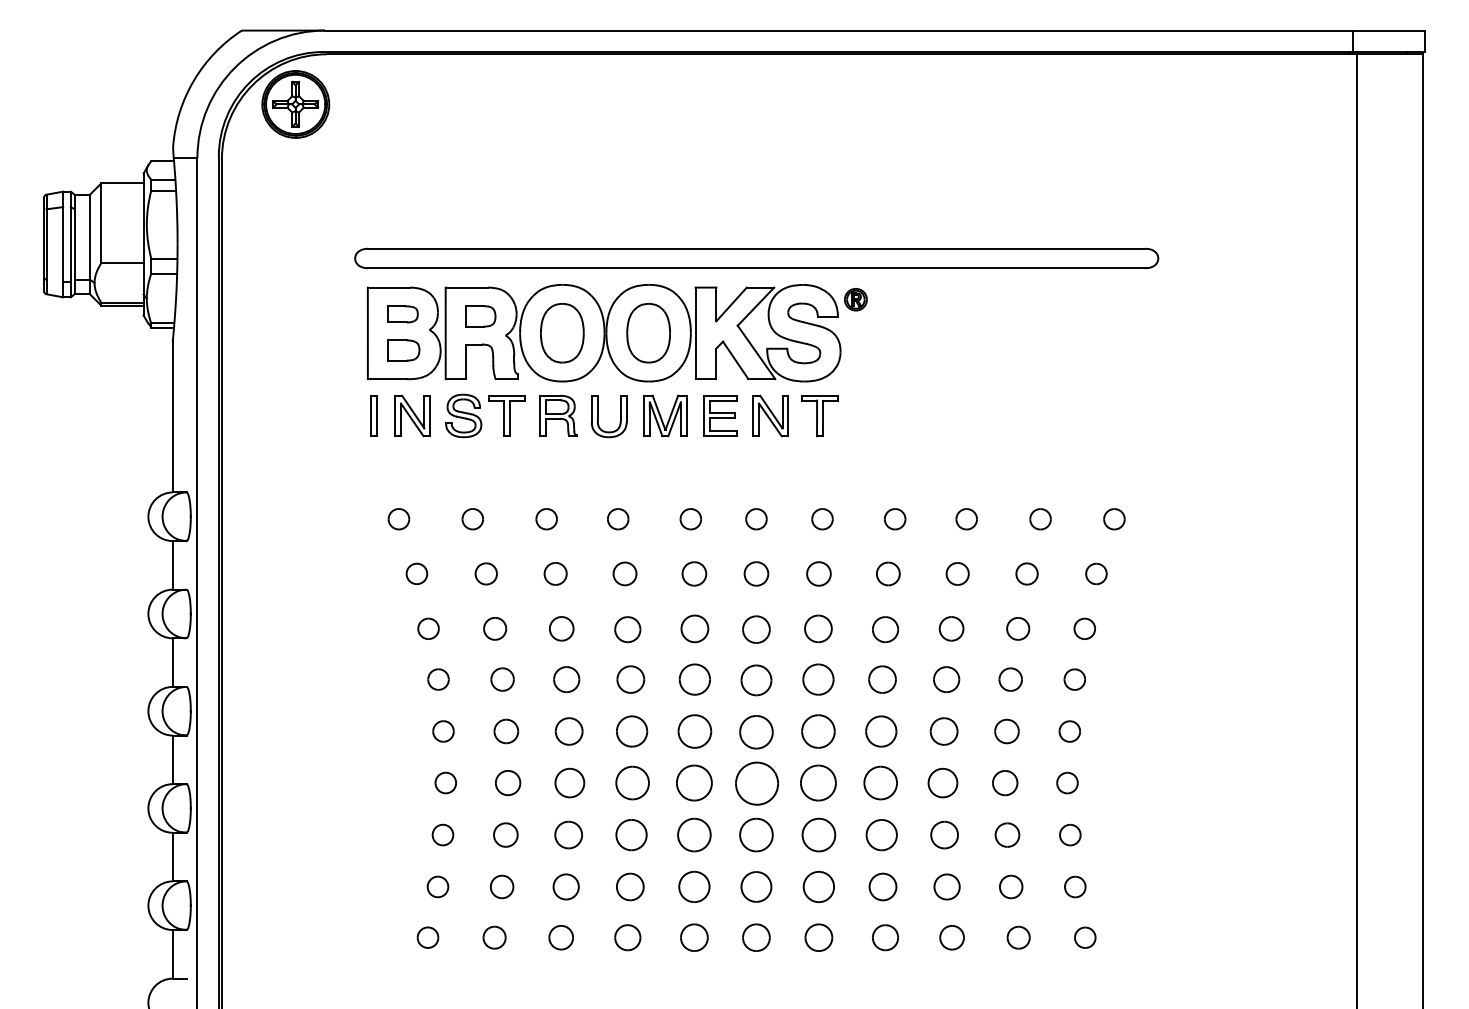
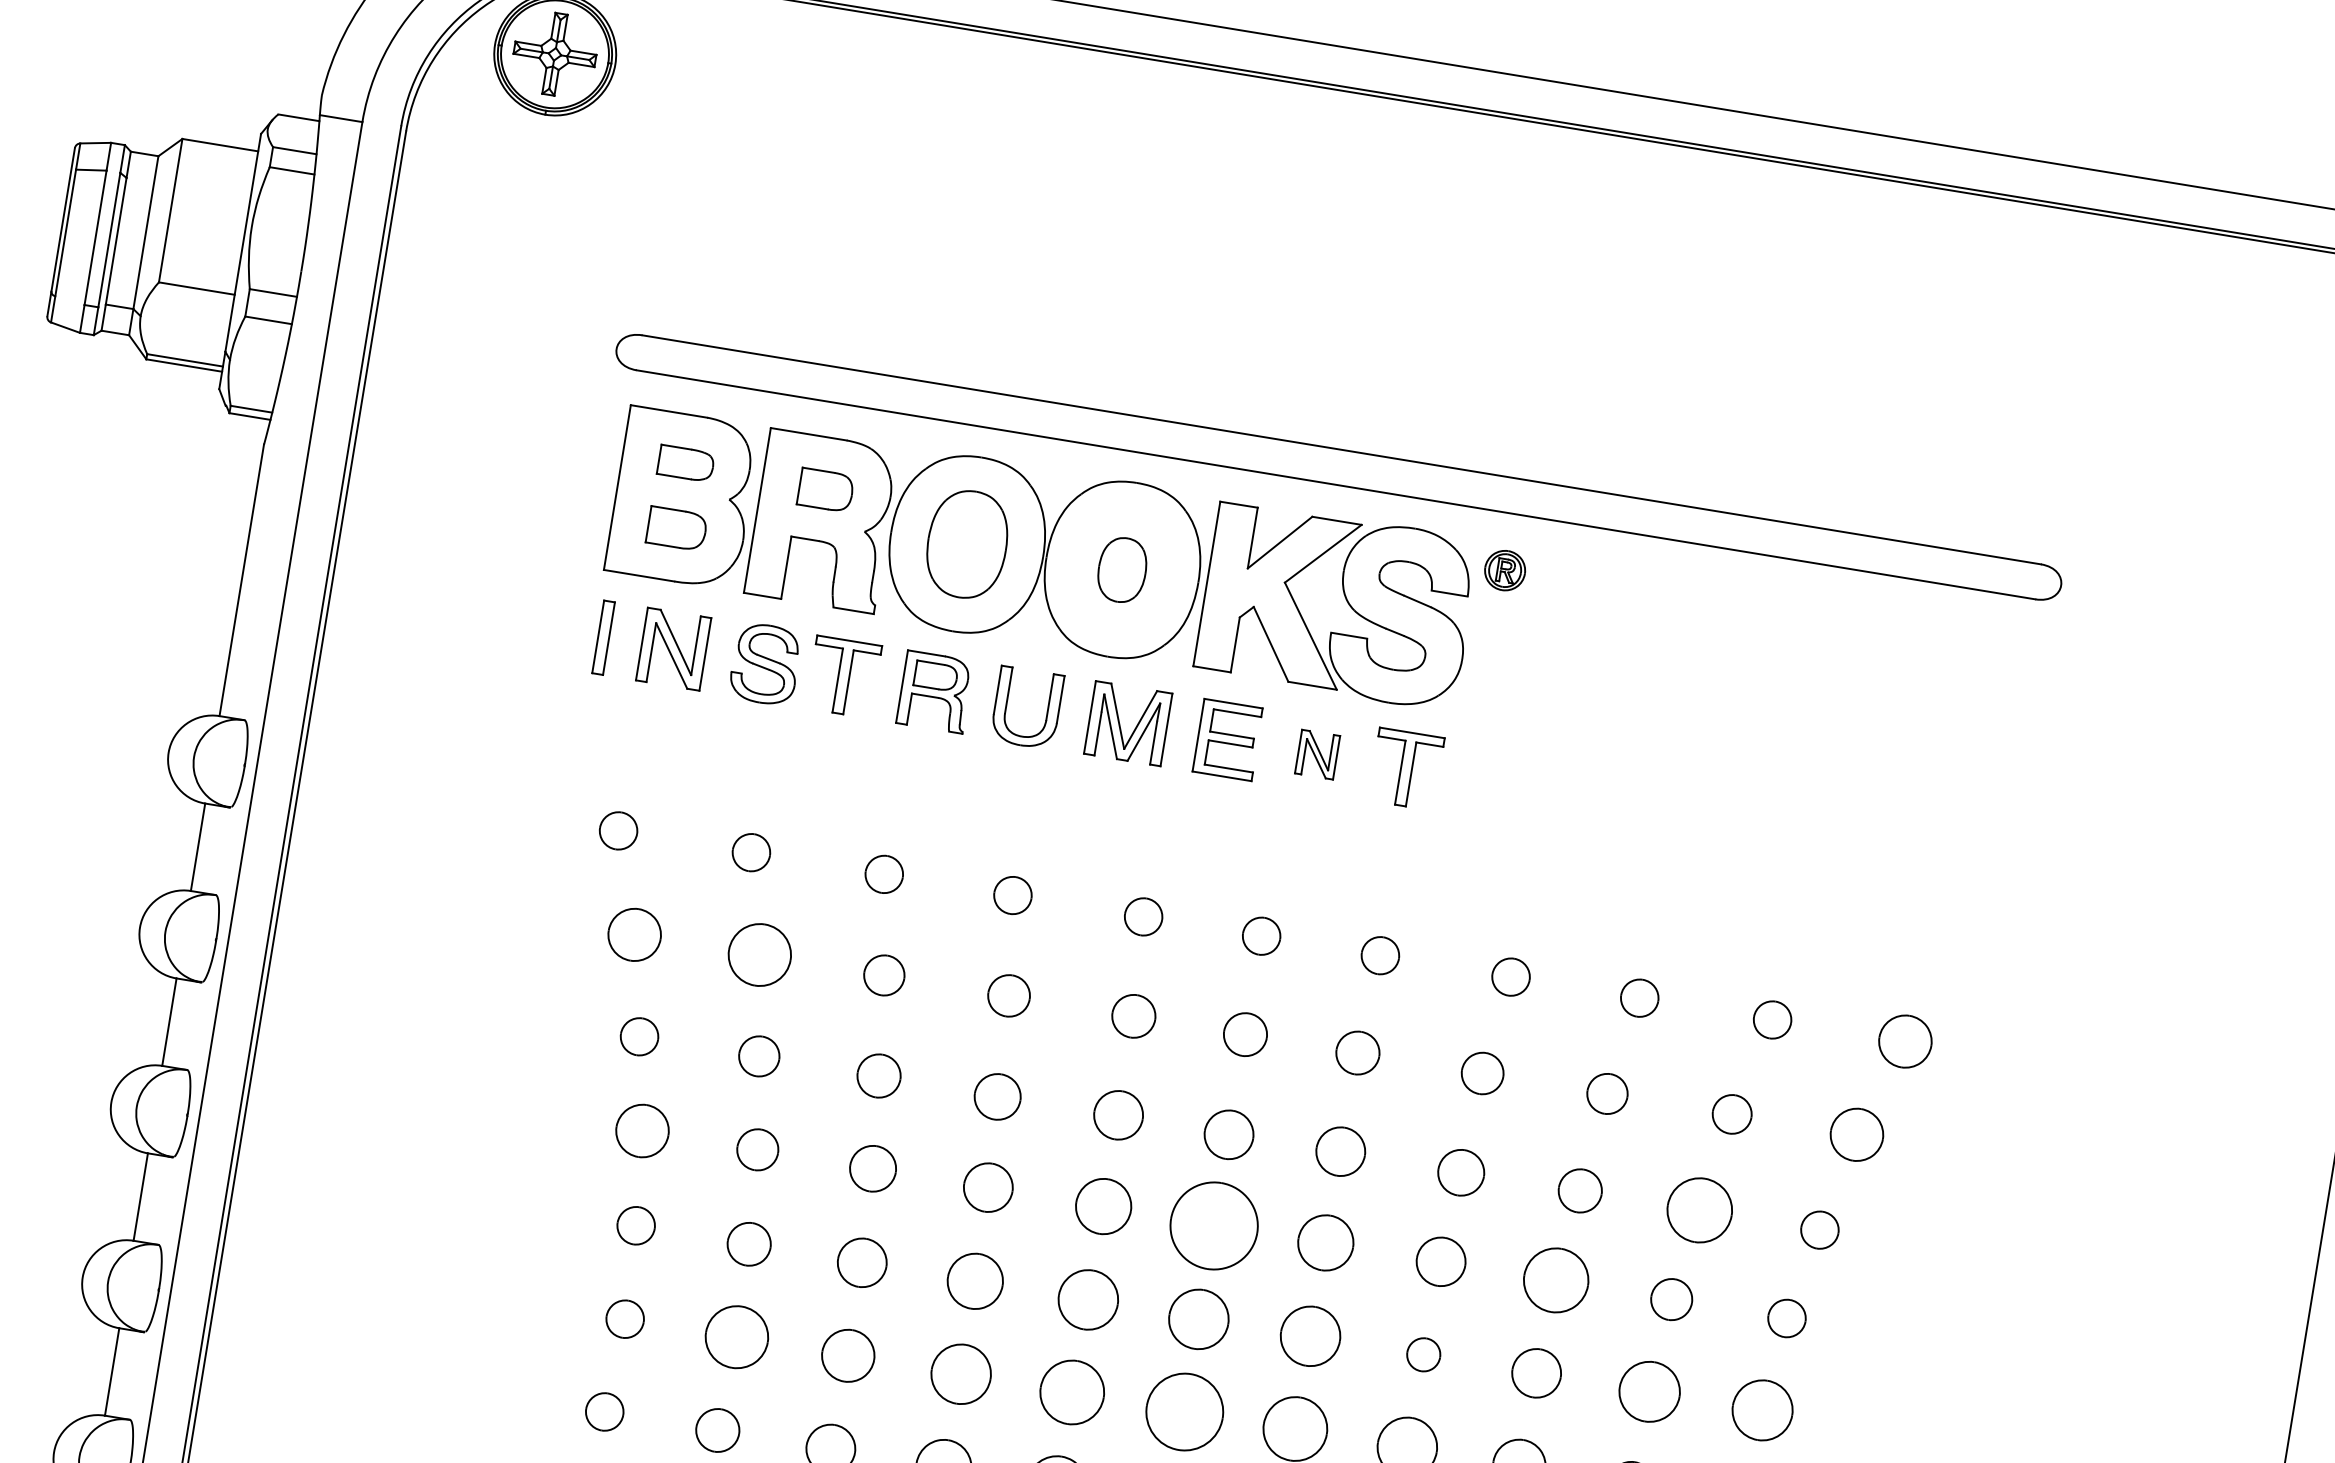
part: (648, 333) -> (1122, 570), size x0.6
part: (770, 415) -> (1317, 753), size x0.6
part: (1114, 519) -> (1905, 1042), size x1.4
part: (416, 573) -> (634, 933), size x1.4
part: (485, 573) -> (758, 953), size x1.6
part: (1096, 573) -> (1857, 1133), size x1.4
part: (1018, 628) -> (1700, 1209), size x1.6
part: (438, 679) -> (642, 1130), size x1.4
part: (946, 679) -> (1556, 1280), size x1.4
part: (756, 680) -> (1214, 1226), size x1.6
part: (881, 731) -> (1423, 1354), size x0.6
part: (1006, 731) -> (1648, 1391), size x1.4
part: (1069, 731) -> (1762, 1410), size x1.6
part: (508, 783) -> (737, 1338), size x1.4

